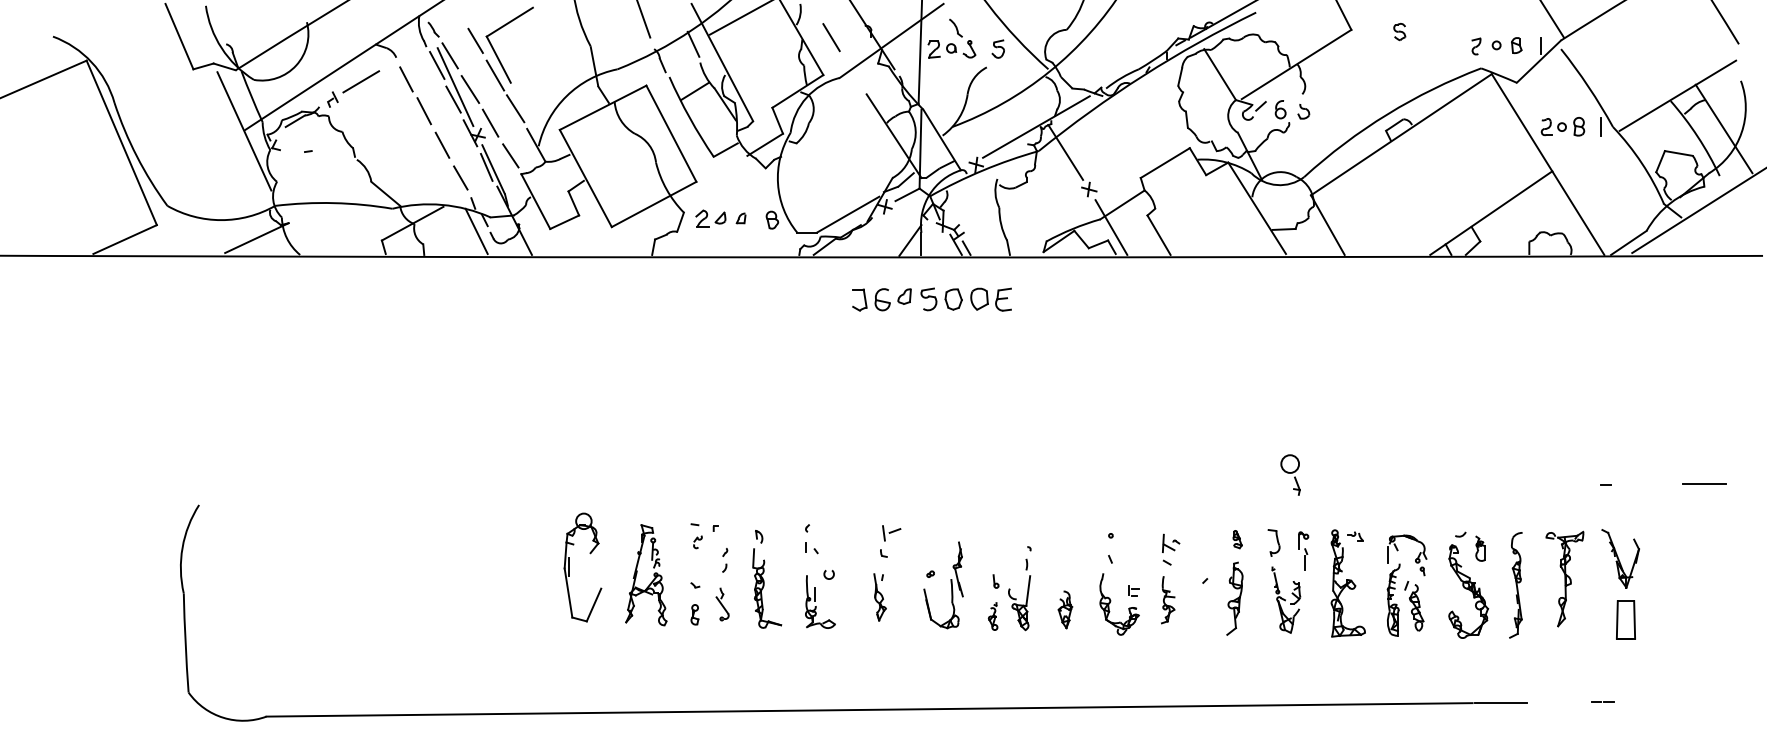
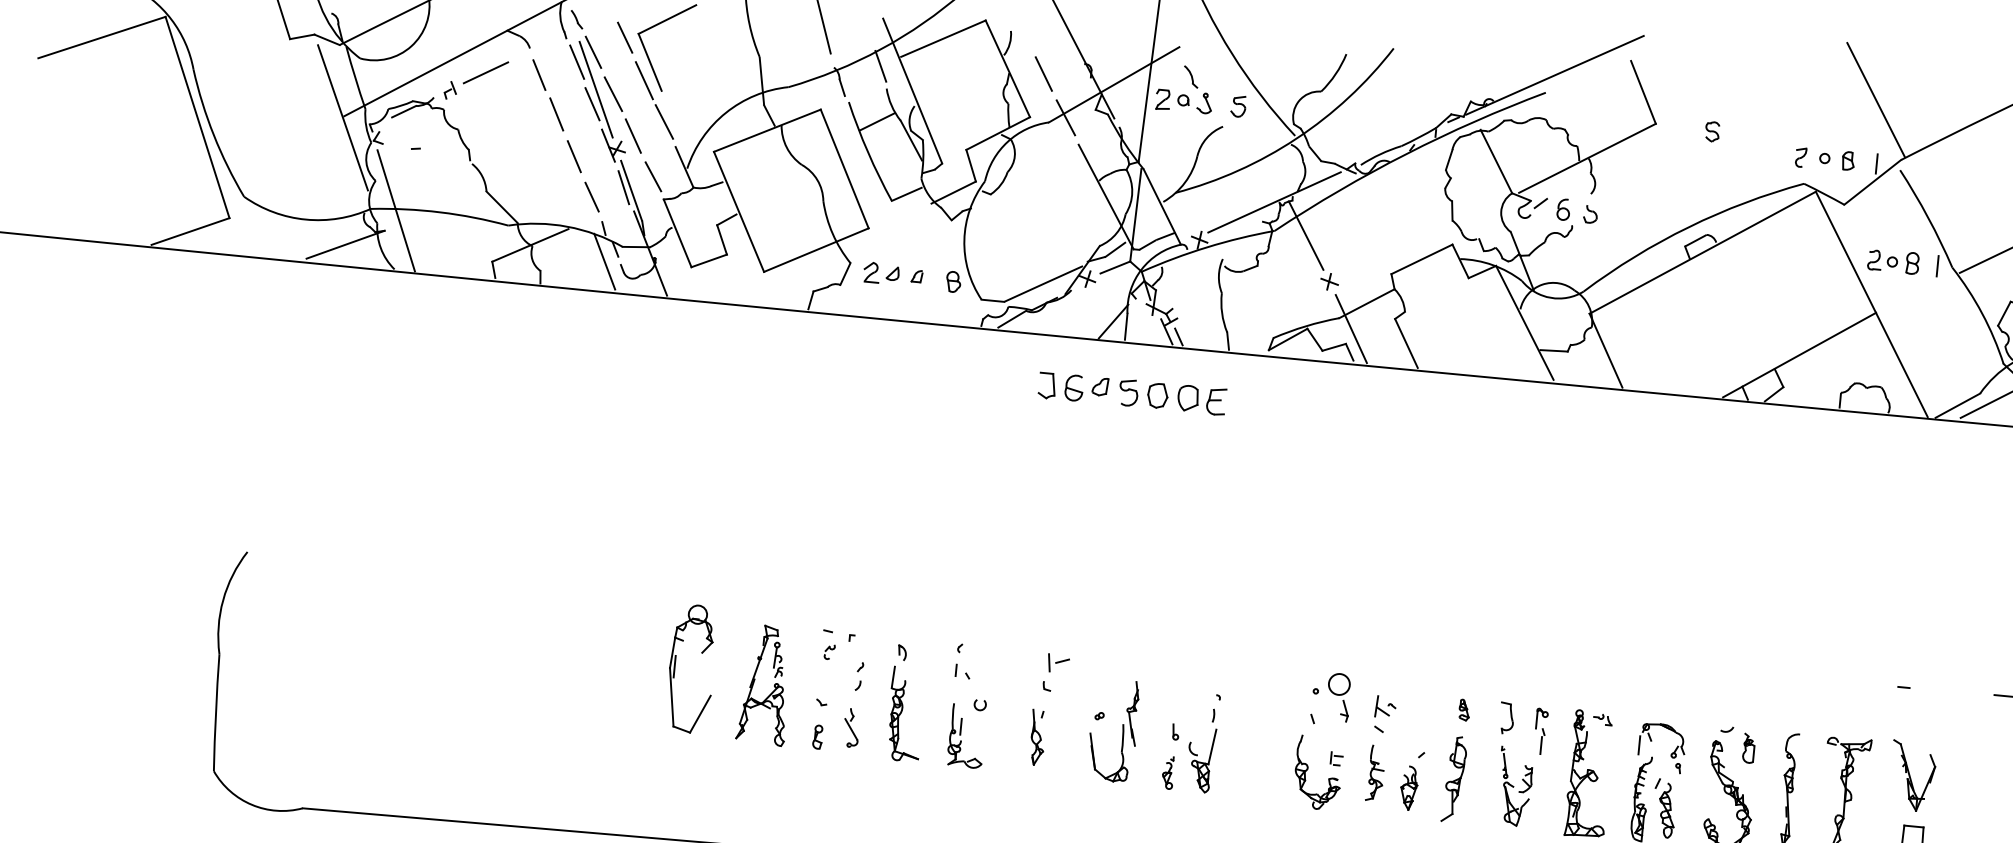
line: (853, 72) -> (1065, 117), added
line: (296, 204) -> (395, 209), added
part: (1290, 474) -> (1338, 696), moved
part: (1065, 609) -> (1409, 787), moved

